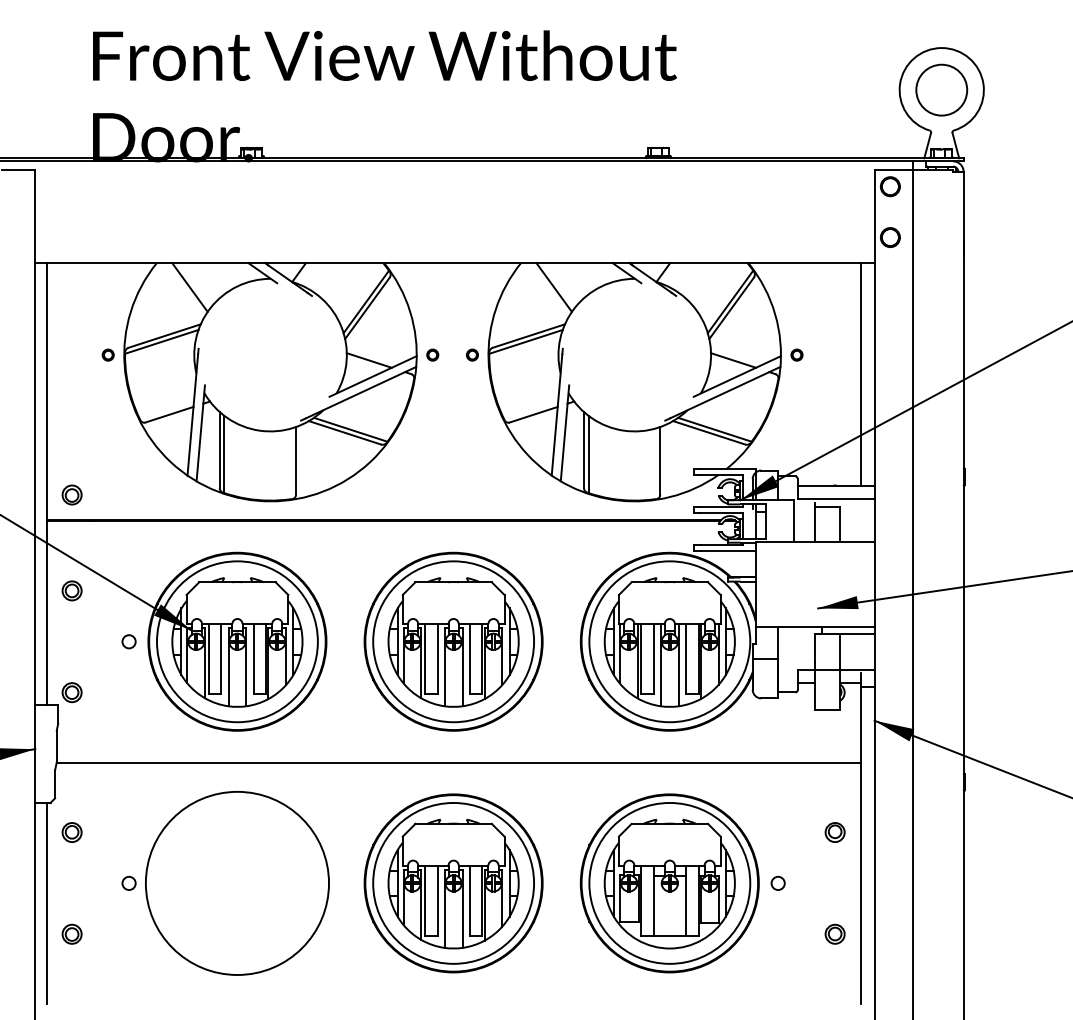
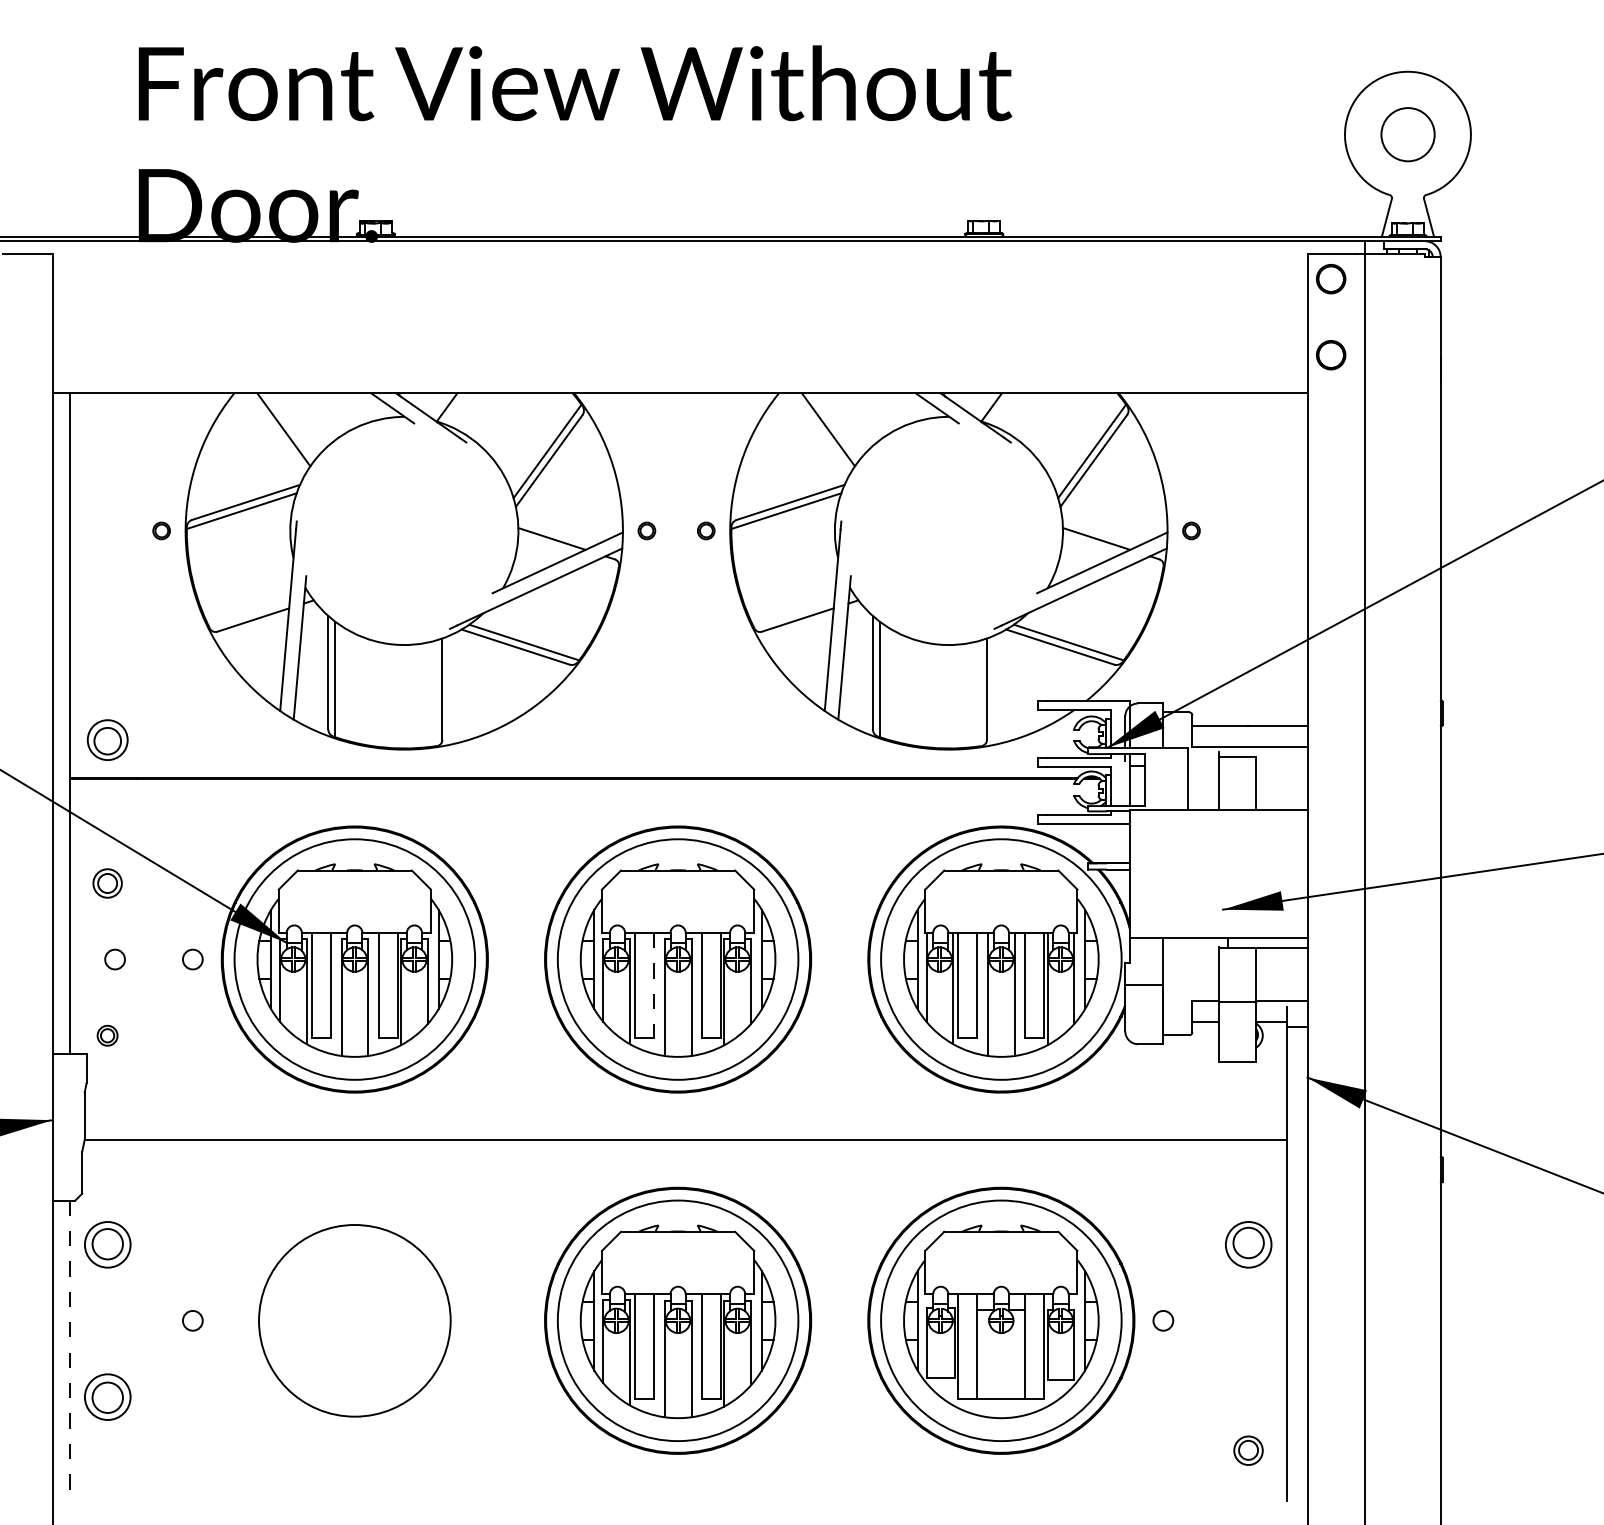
circle: (941, 89) -> (1407, 133), size x0.7
line: (860, 374) -> (1286, 559), removed
part: (71, 494) -> (106, 739), size x1.4
circle: (76, 641) -> (114, 959), added
line: (437, 659) -> (653, 986), solid -> dashed
part: (71, 692) -> (106, 1035), size x0.7
part: (71, 832) -> (106, 1244), size x1.6
part: (834, 832) -> (1247, 1244), size x1.6
circle: (237, 882) -> (354, 1319), size x0.7
line: (46, 903) -> (69, 1350), solid -> dashed
part: (71, 933) -> (106, 1395), size x1.6
part: (834, 933) -> (1247, 1449), moved

